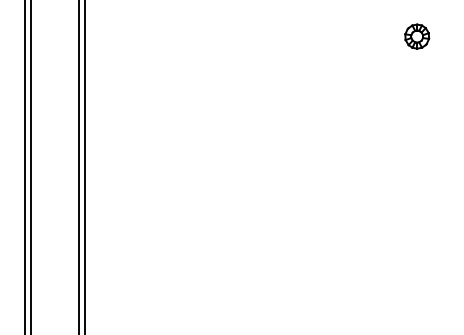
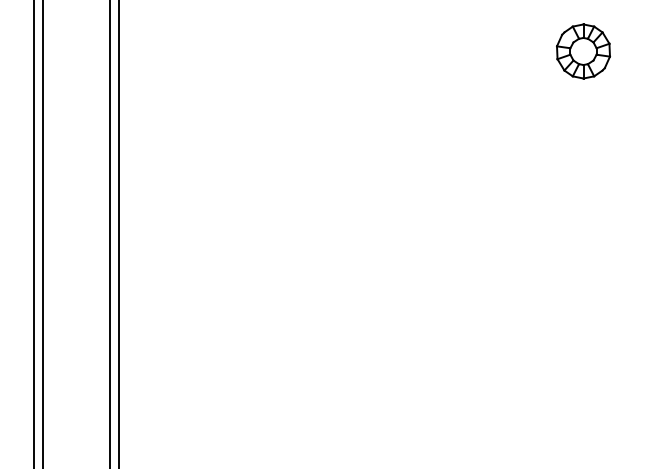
part: (417, 36) -> (583, 51), size x1.6

